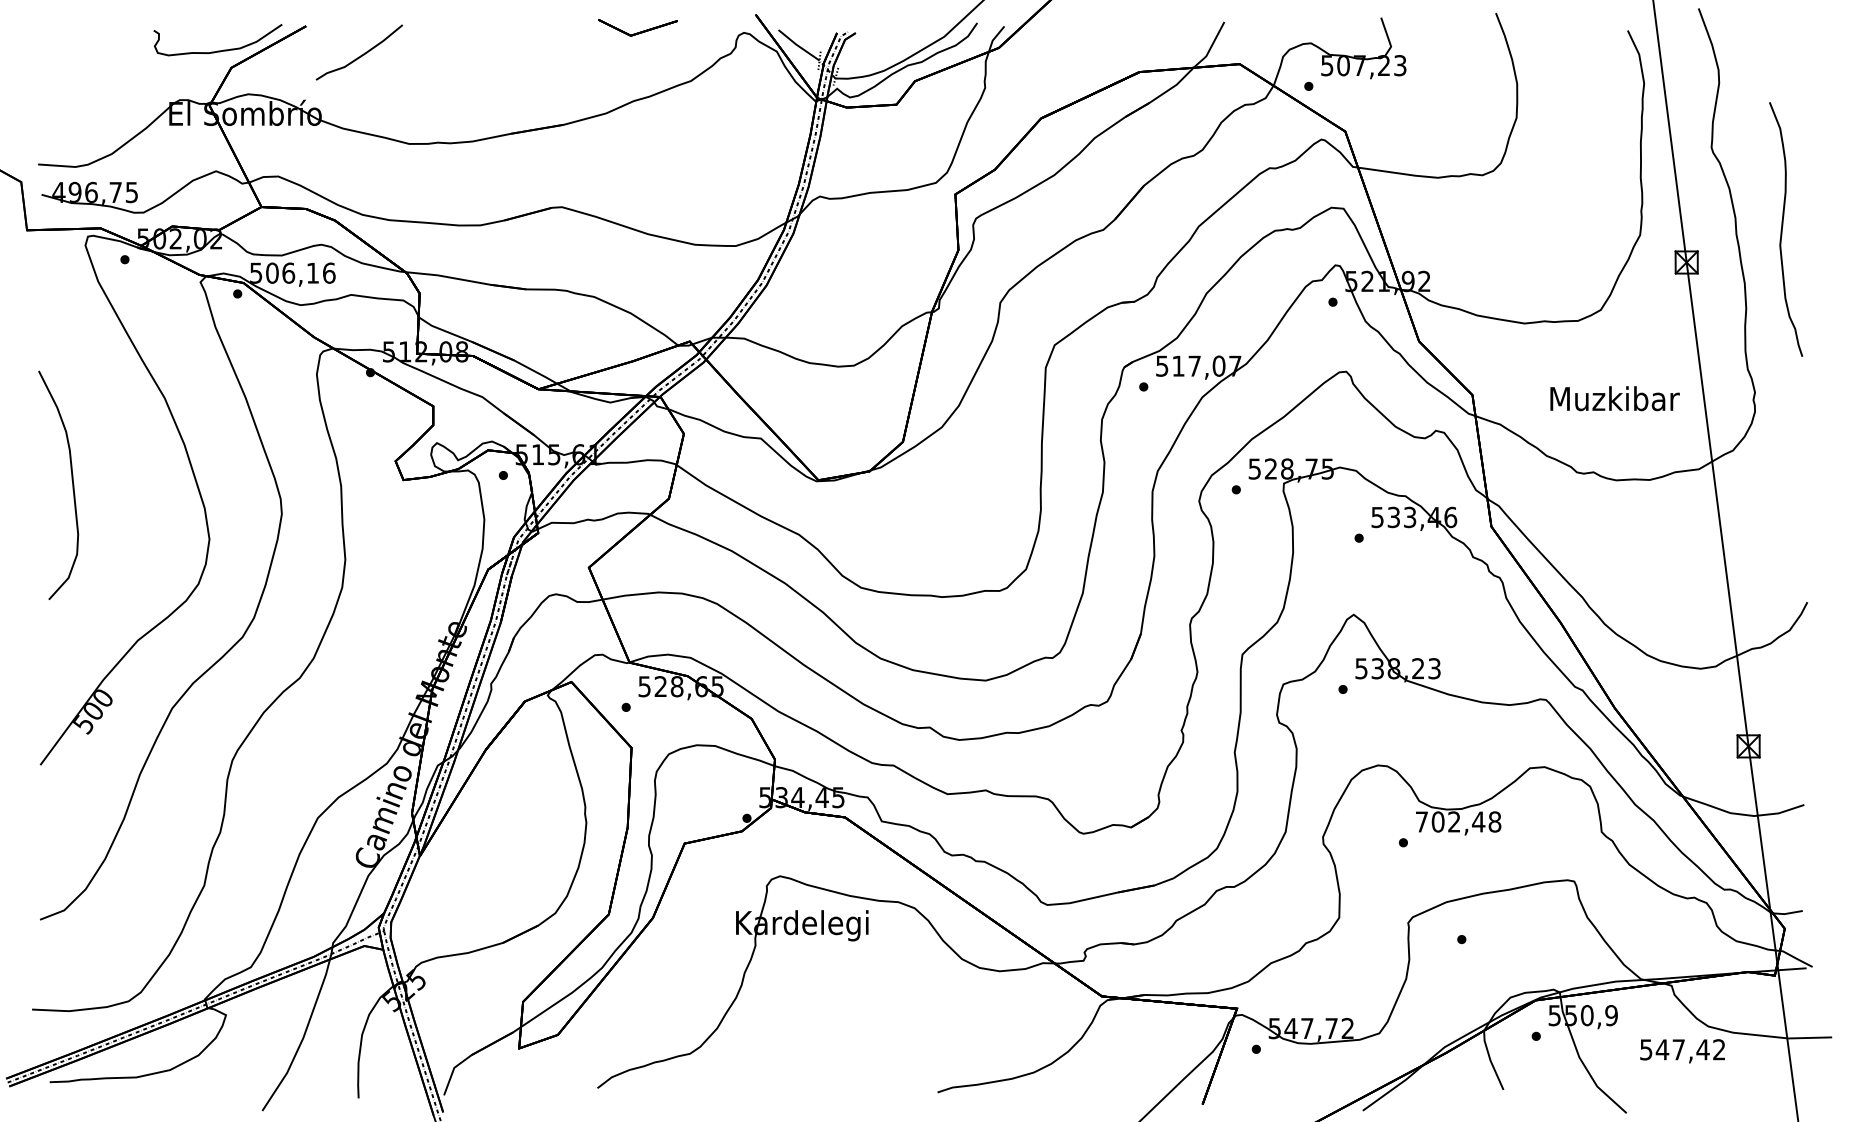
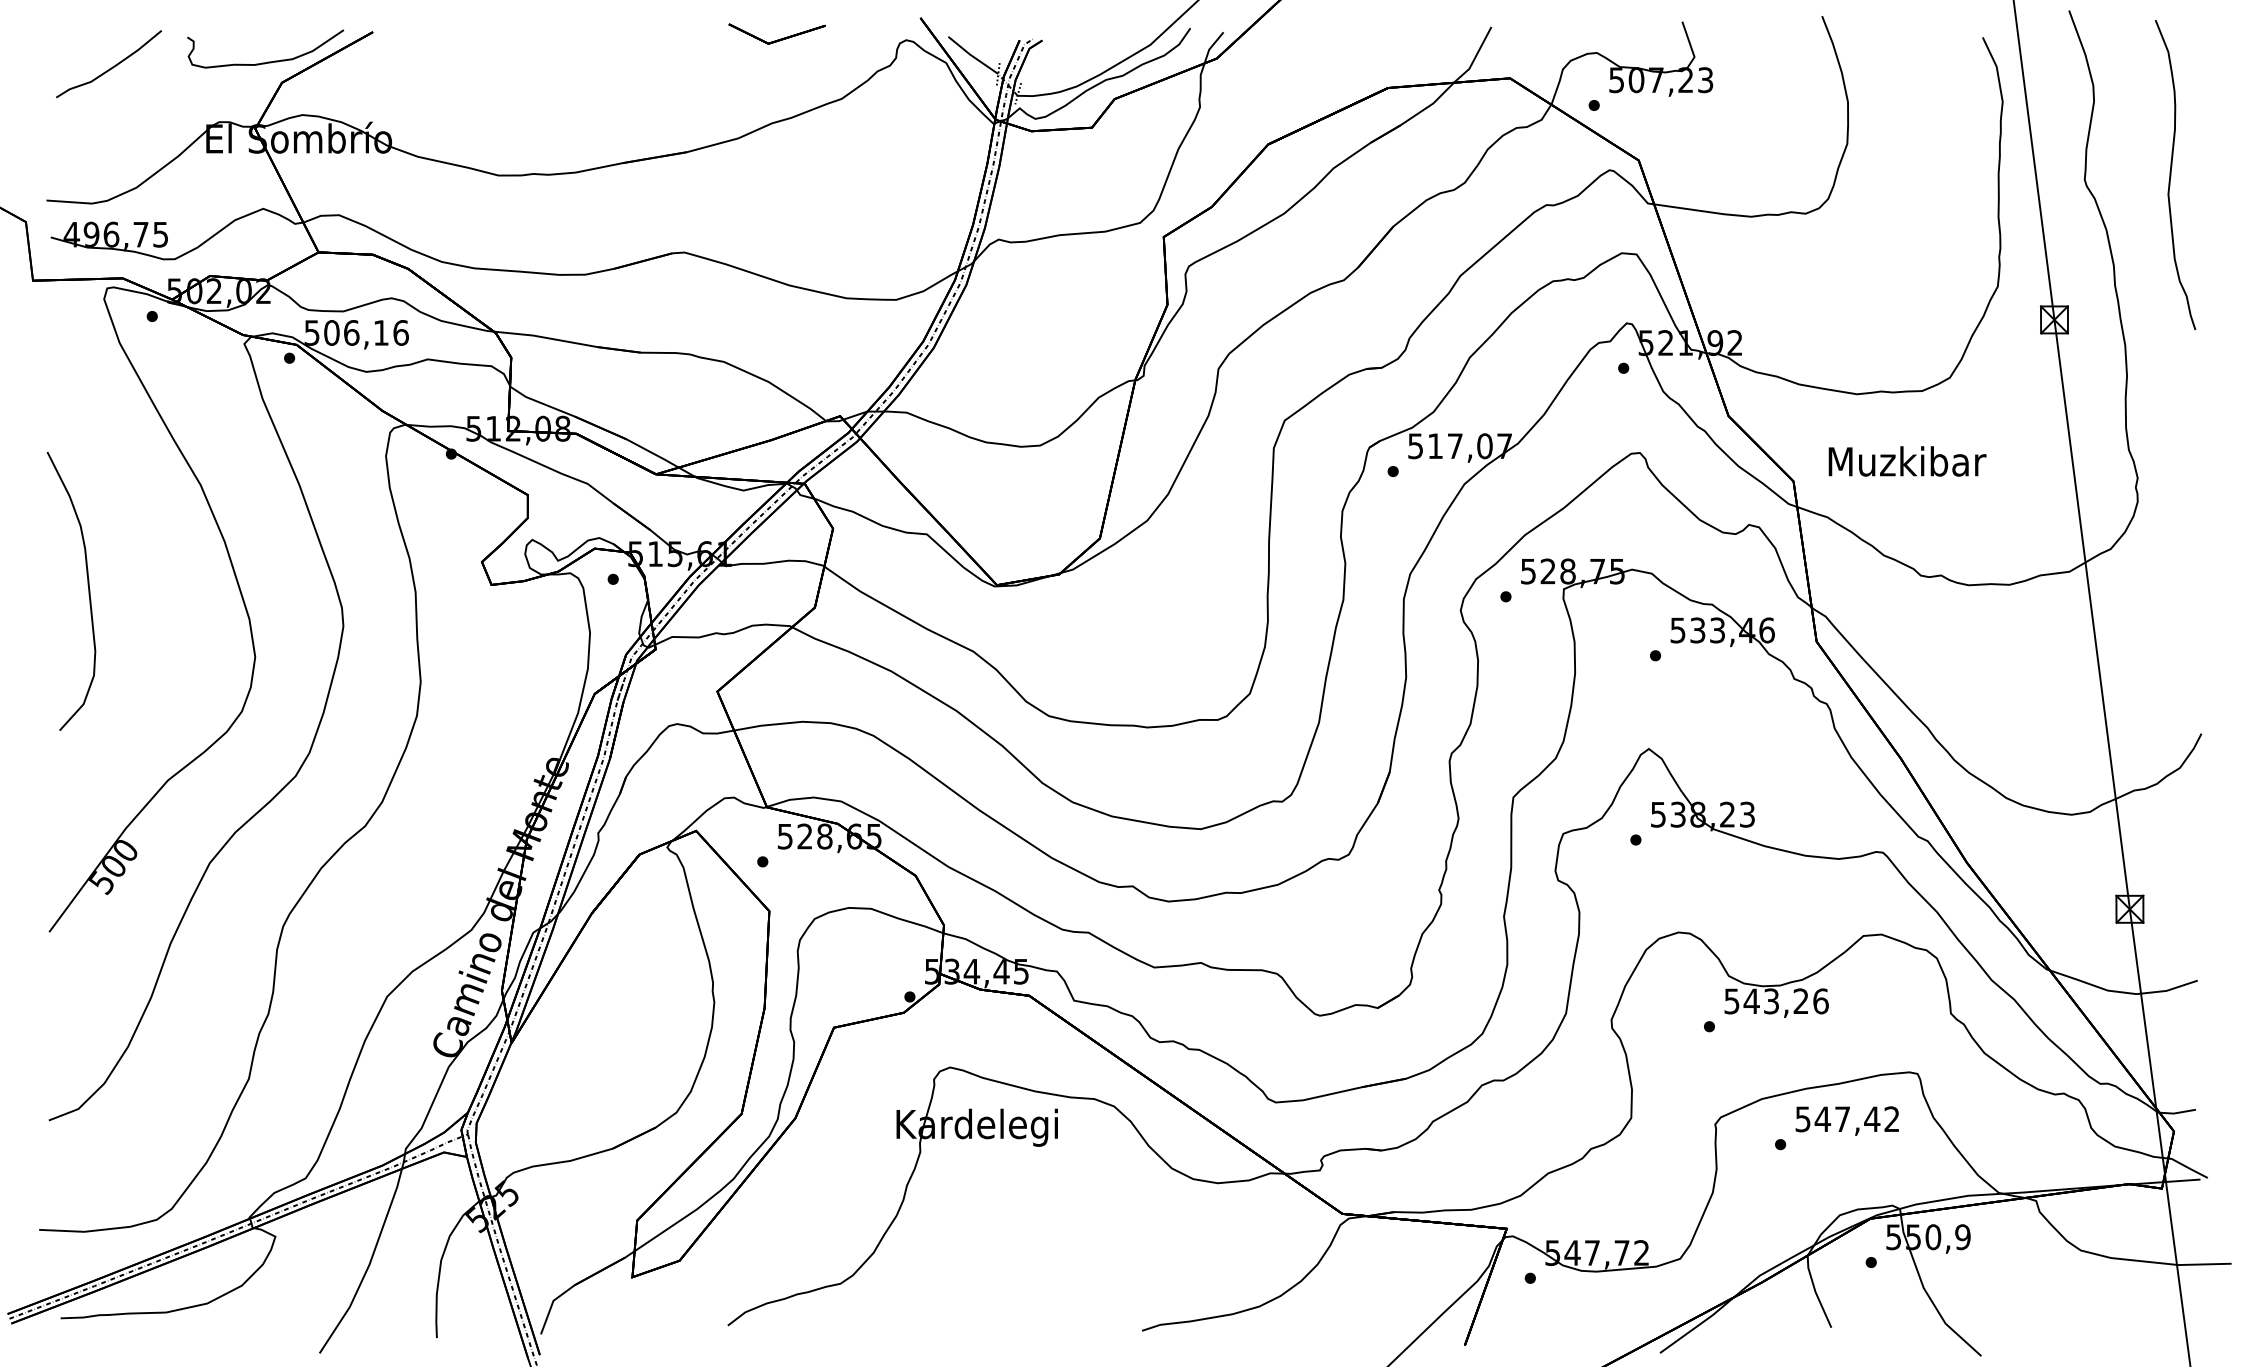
curve: (361, 54) -> (111, 66), moved
curve: (1782, 229) -> (2171, 174), moved
text: (1614, 398) -> (1906, 461), moved
text: (1458, 821) -> (1776, 1000), 702,48 -> 543,26
text: (1682, 1051) -> (1847, 1121), moved

